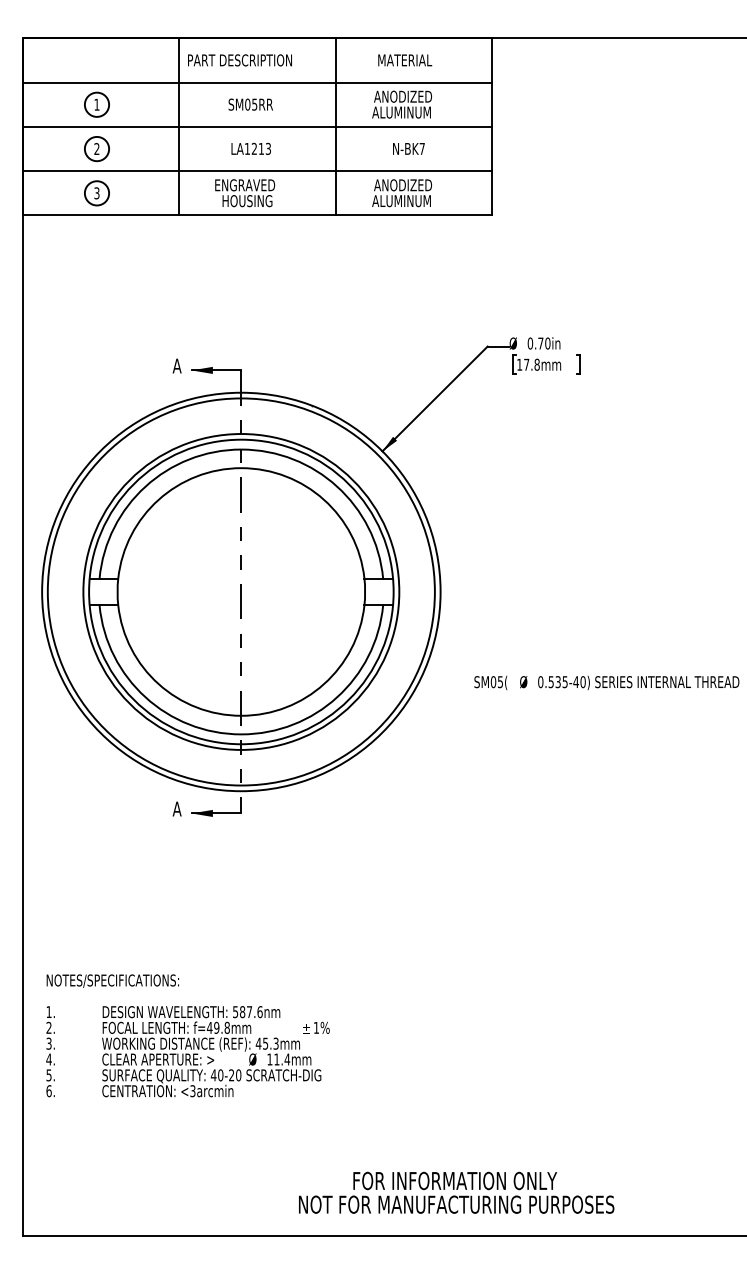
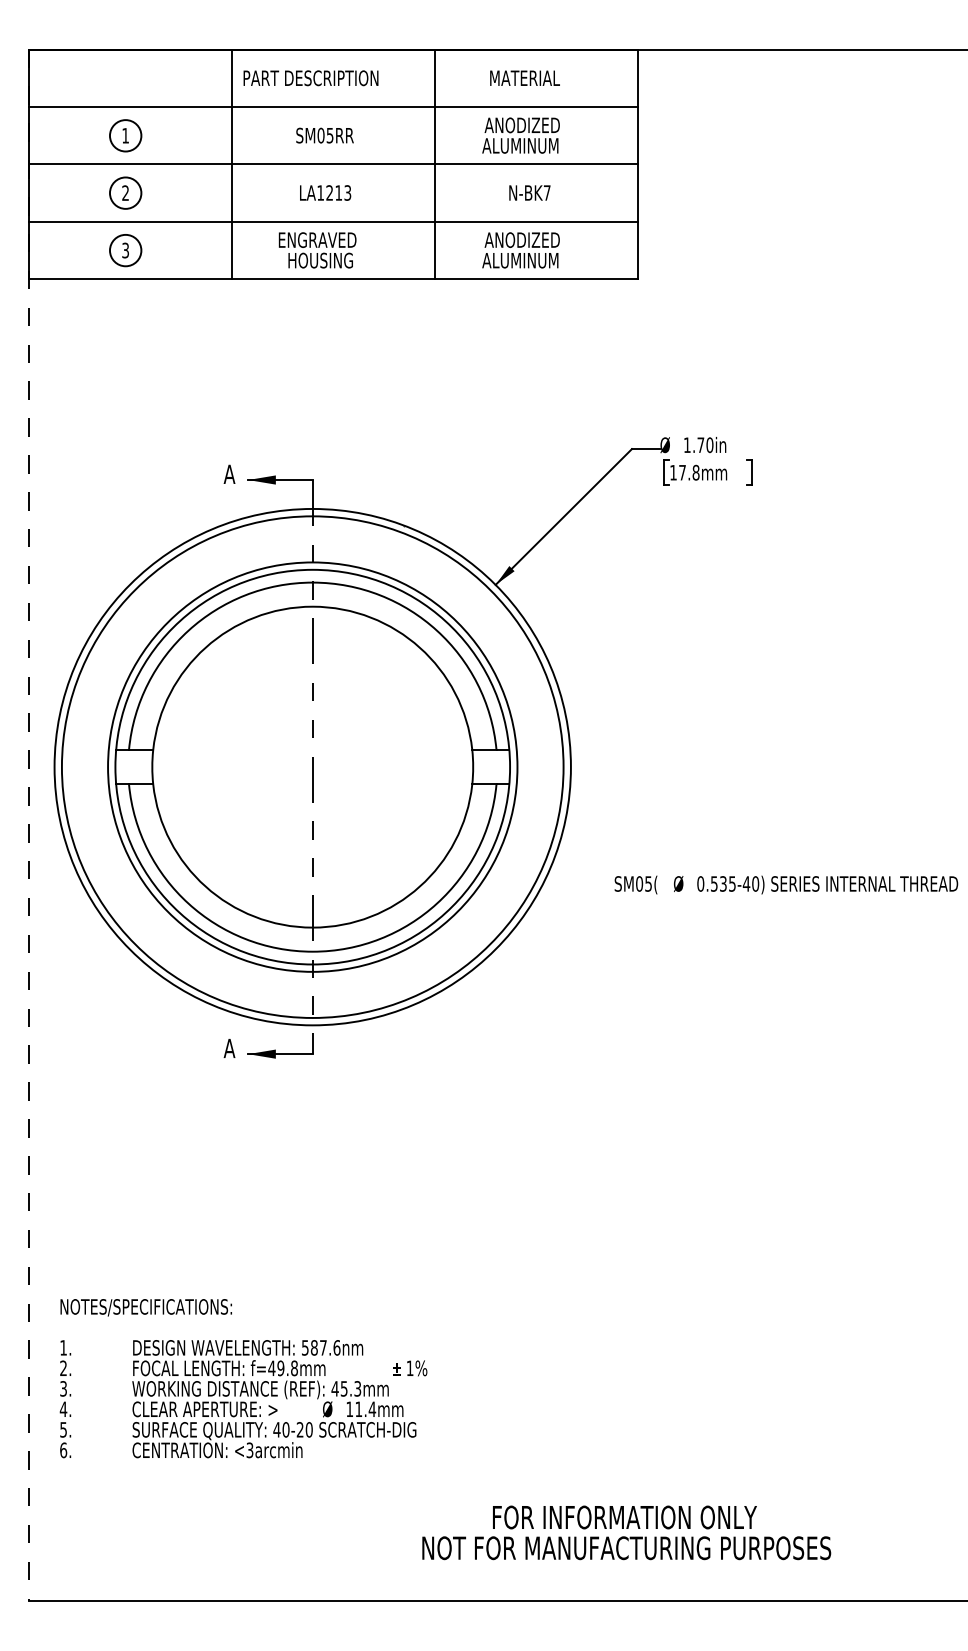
text: (530, 343) -> (687, 445), 0.70in -> 1.70in
line: (22, 637) -> (29, 826), solid -> dashed
text: (187, 1035) -> (242, 1378), moved
text: (456, 1192) -> (626, 1532), moved

